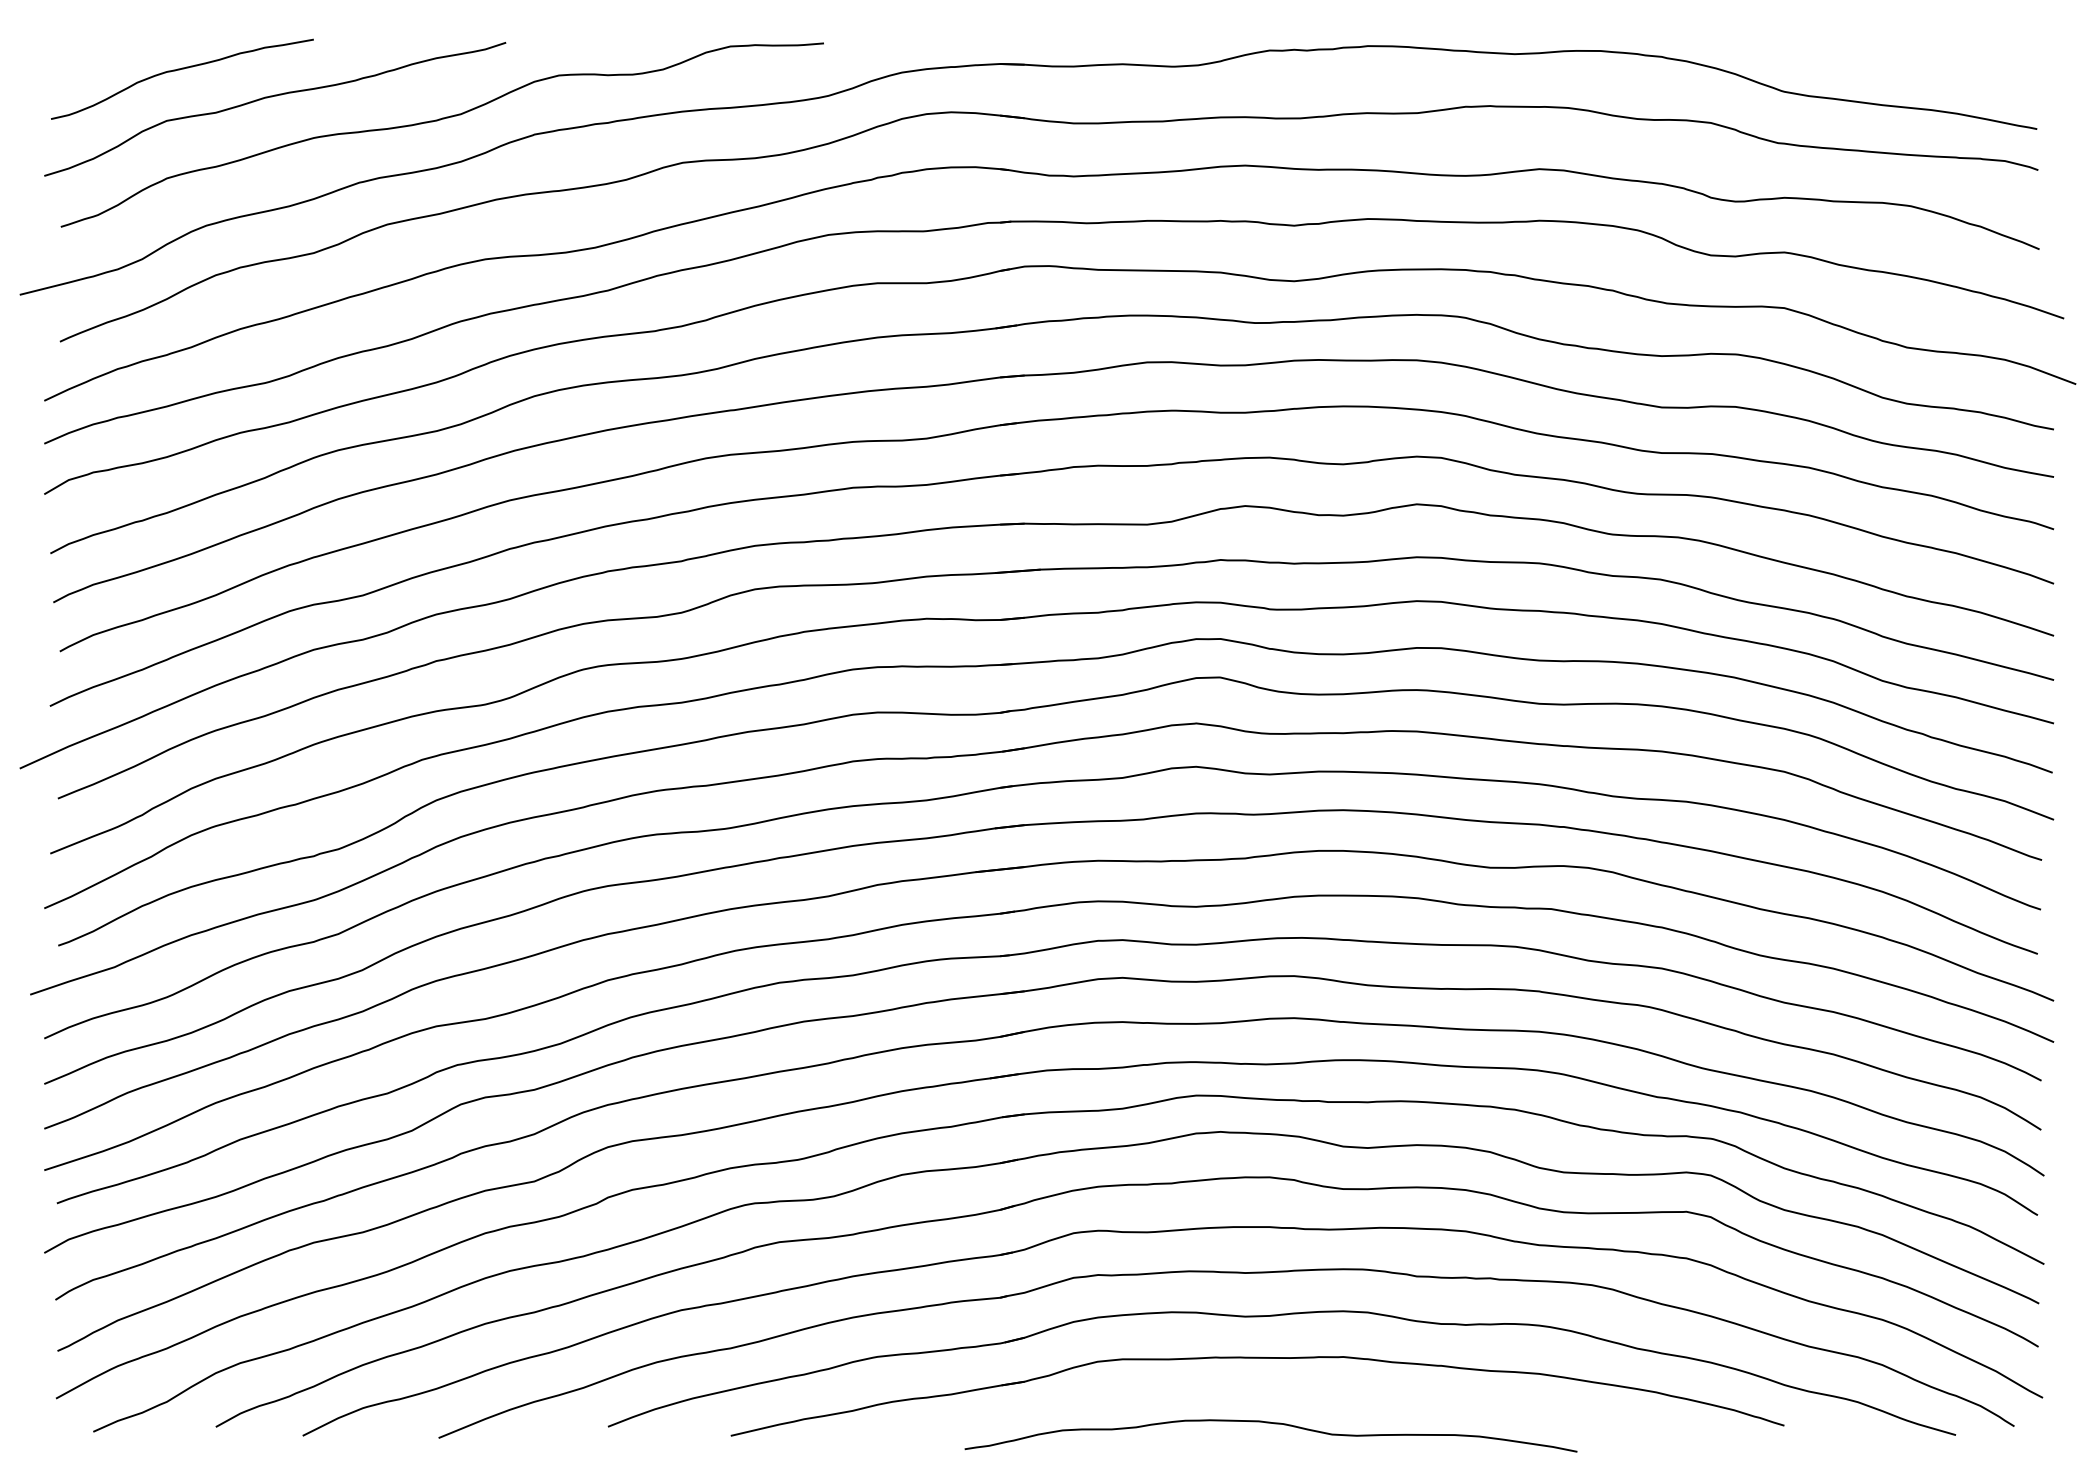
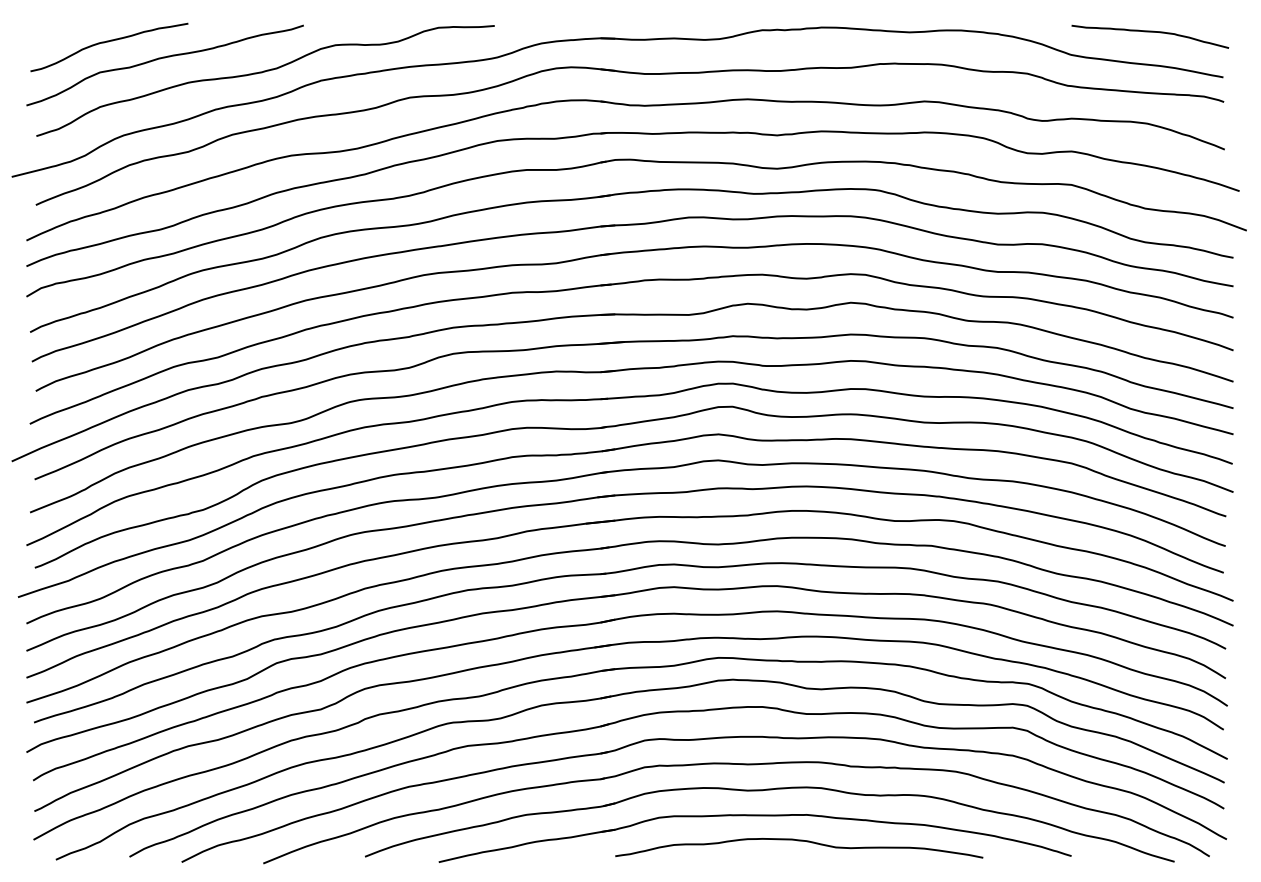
curve: (1915, 54) -> (1150, 32), added
curve: (1271, 1424) -> (799, 841), moved

